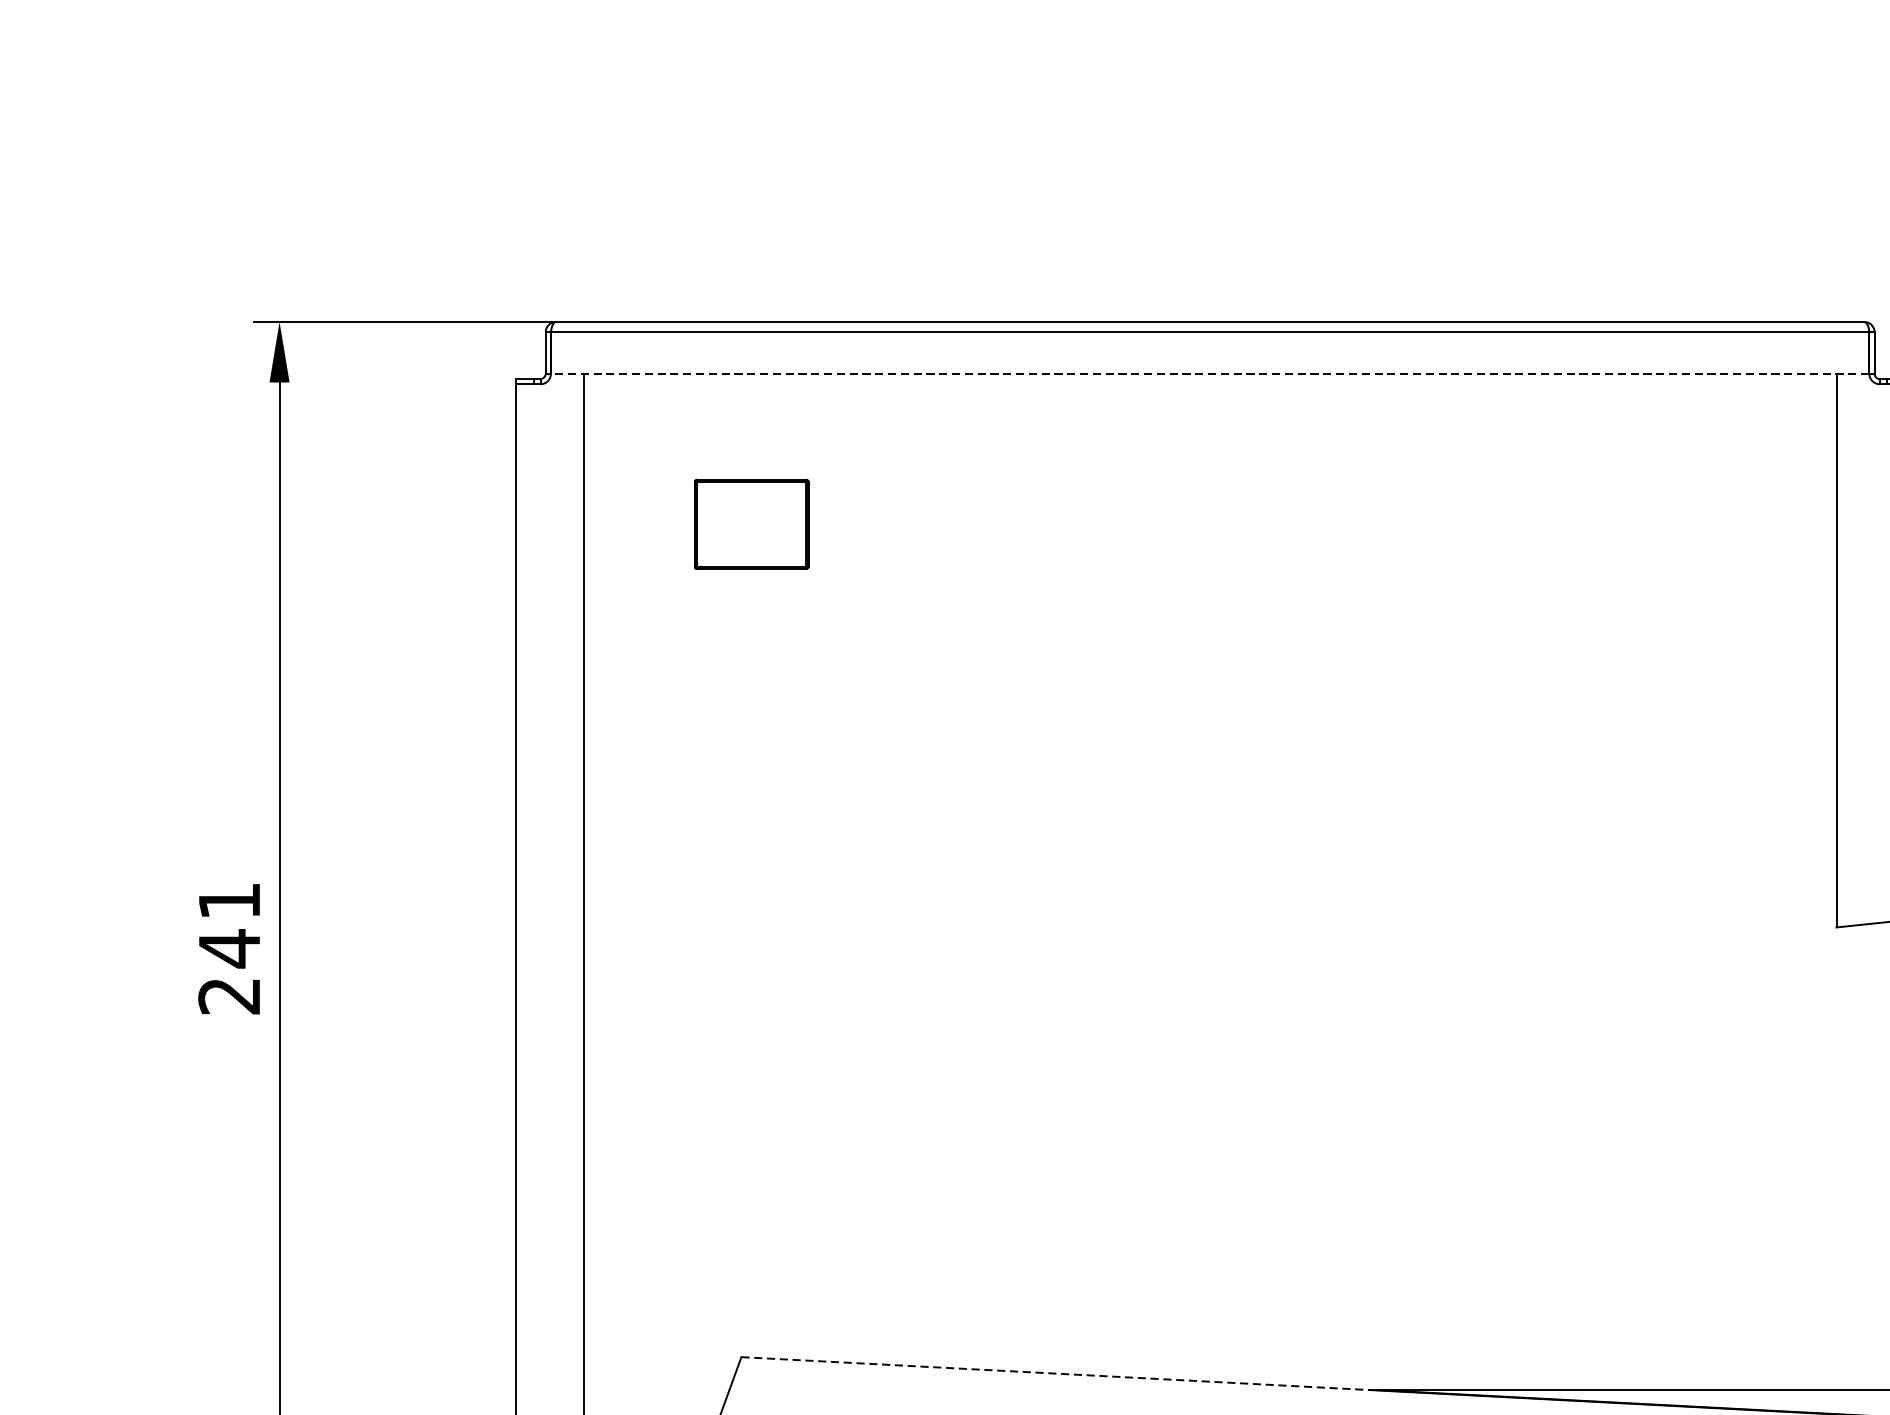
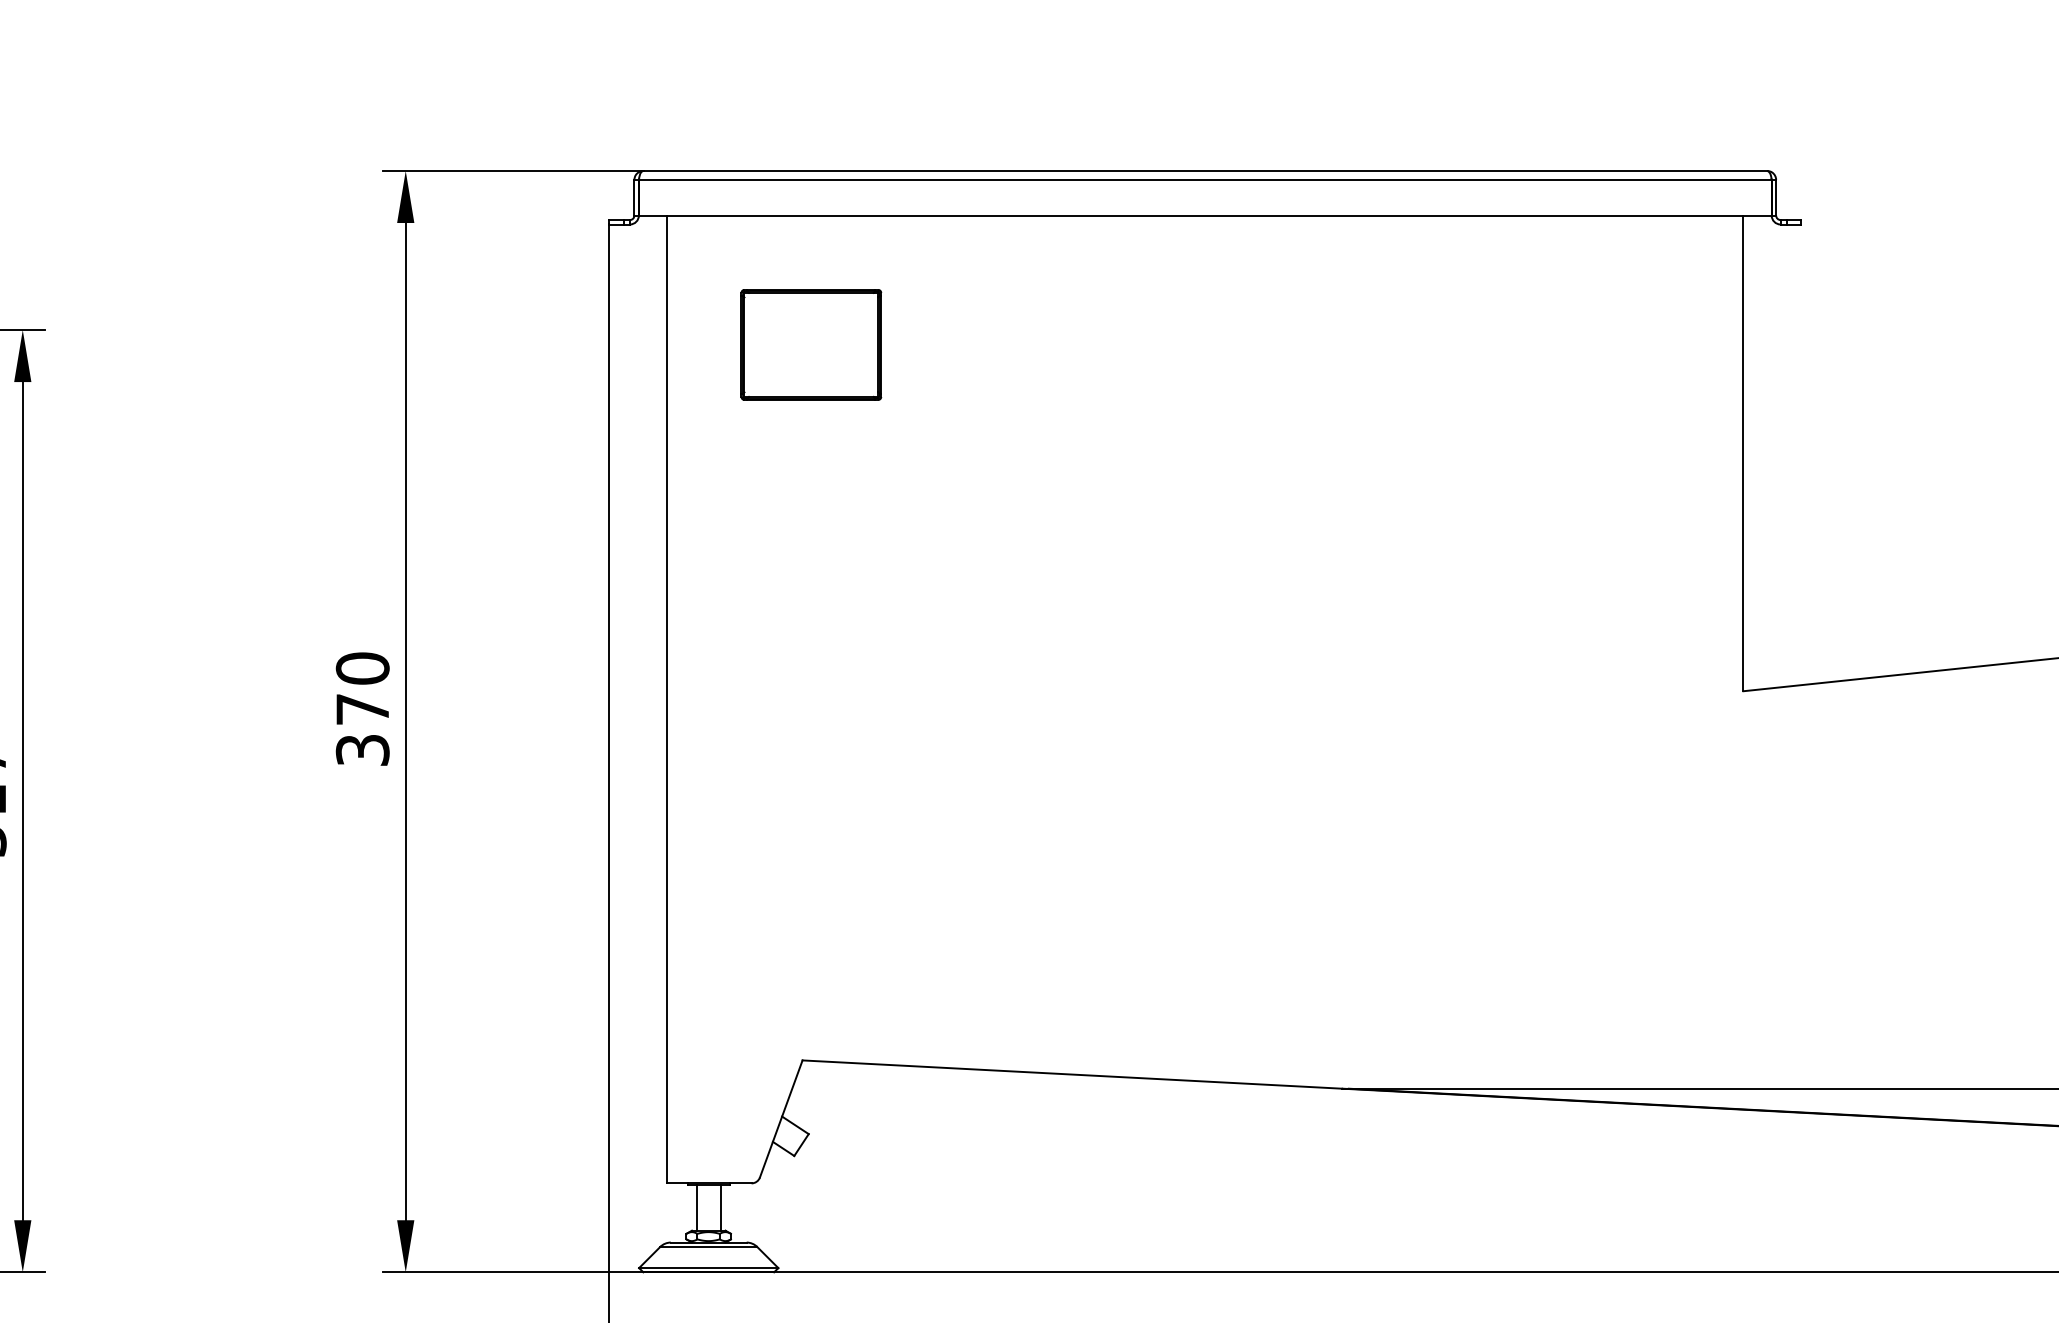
line: (1209, 373) -> (1204, 215), dashed -> solid
part: (751, 523) -> (811, 344), size x1.43
text: (229, 947) -> (362, 708), 241 -> 370
line: (1055, 1373) -> (1072, 1074), dashed -> solid

